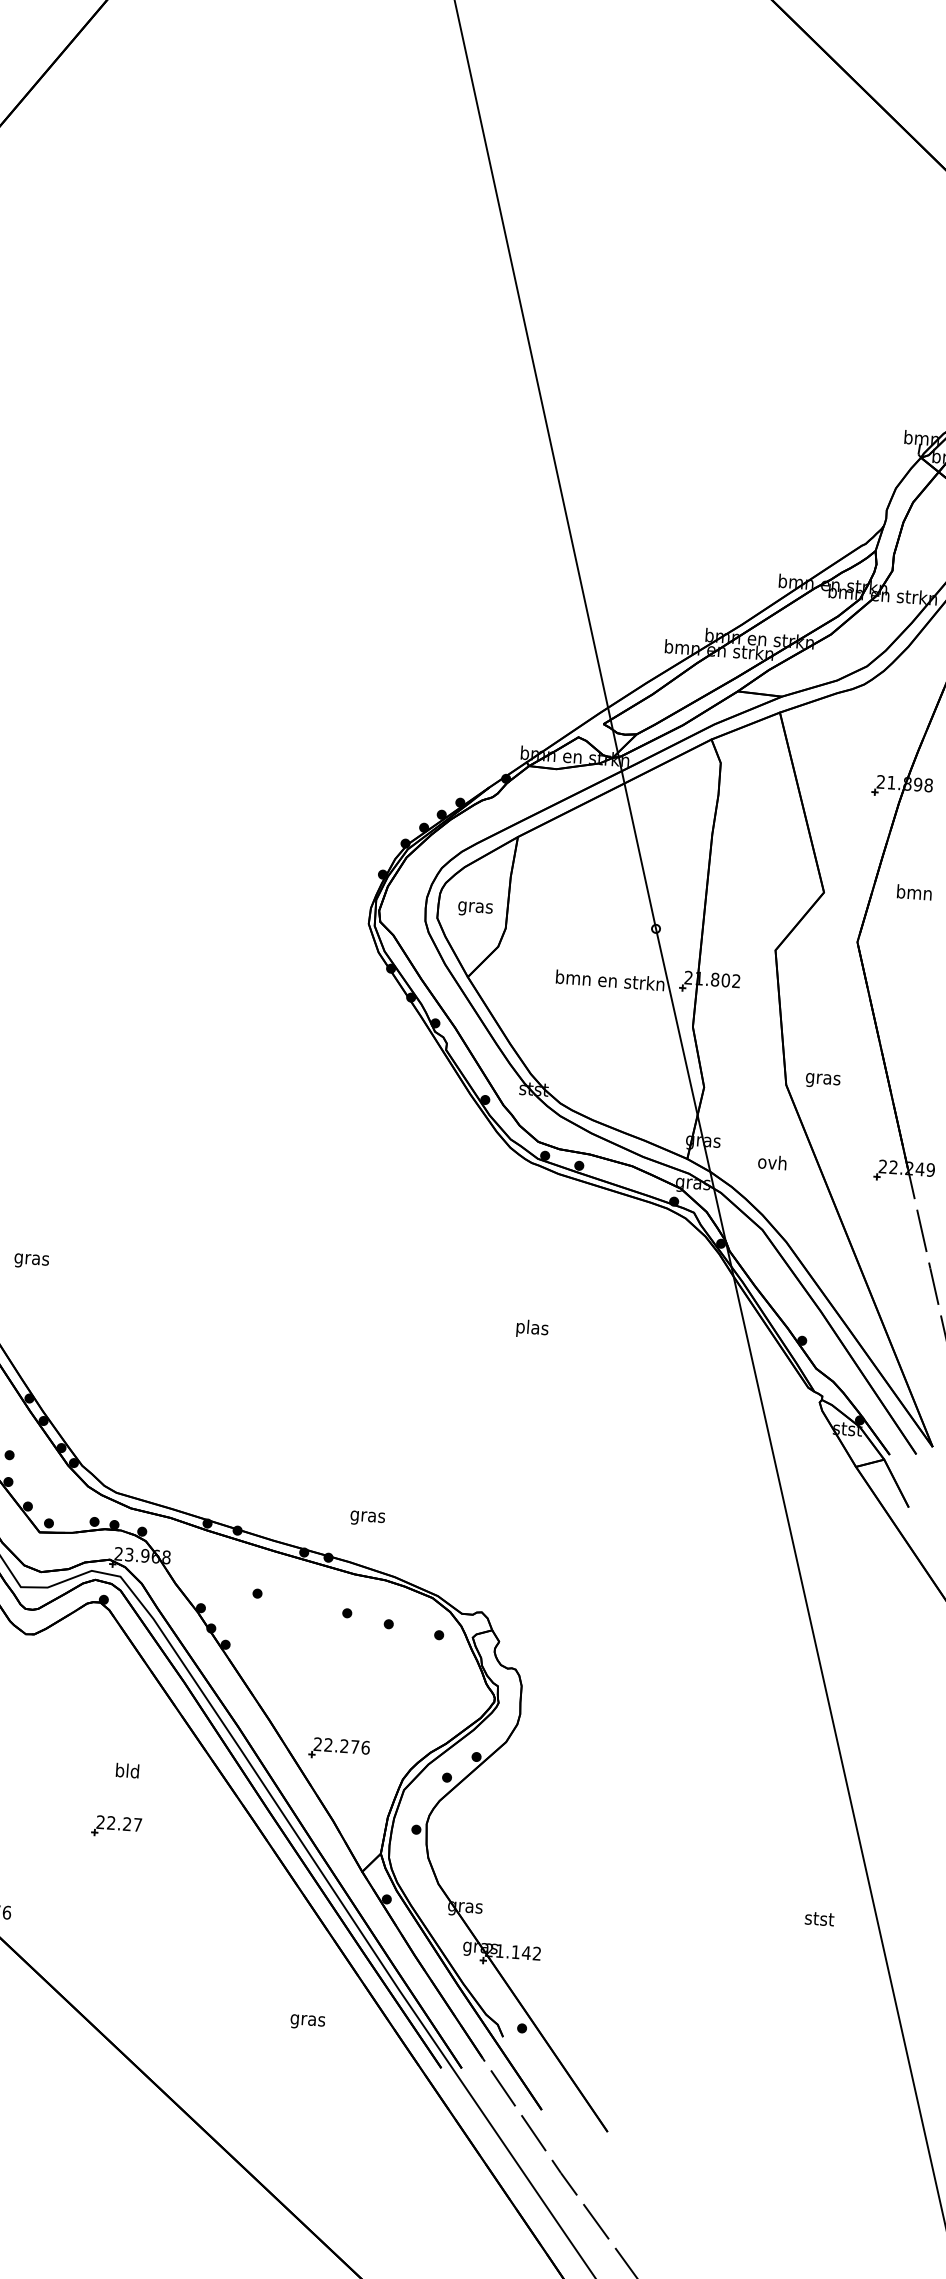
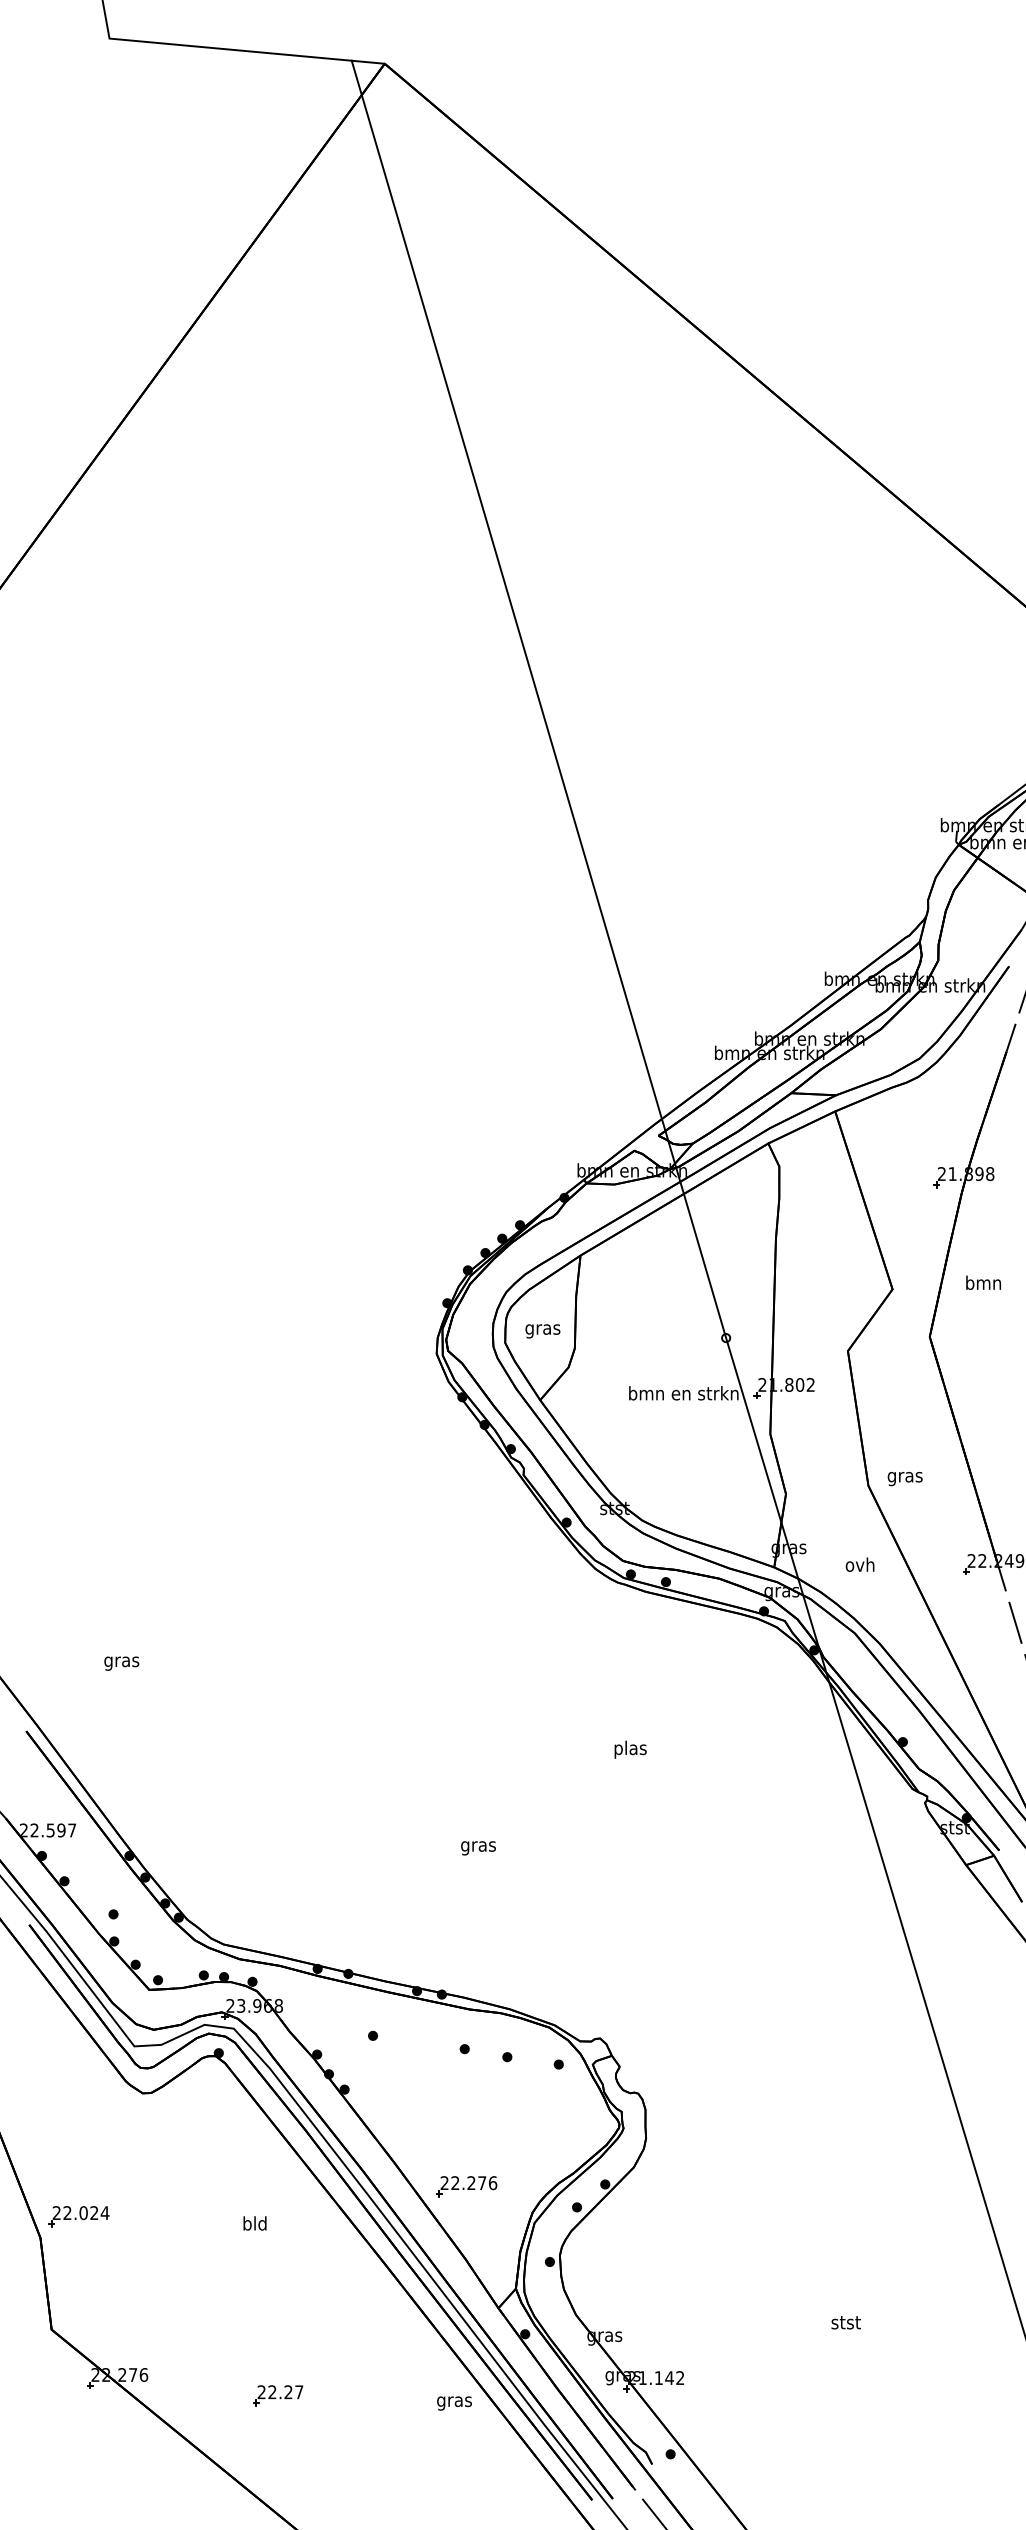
text: (31, 1261) -> (121, 1663), moved
text: (367, 1518) -> (478, 1848), moved
part: (117, 1826) -> (278, 2395), moved
text: (818, 1918) -> (845, 2322), moved
text: (307, 2022) -> (454, 2403), moved

